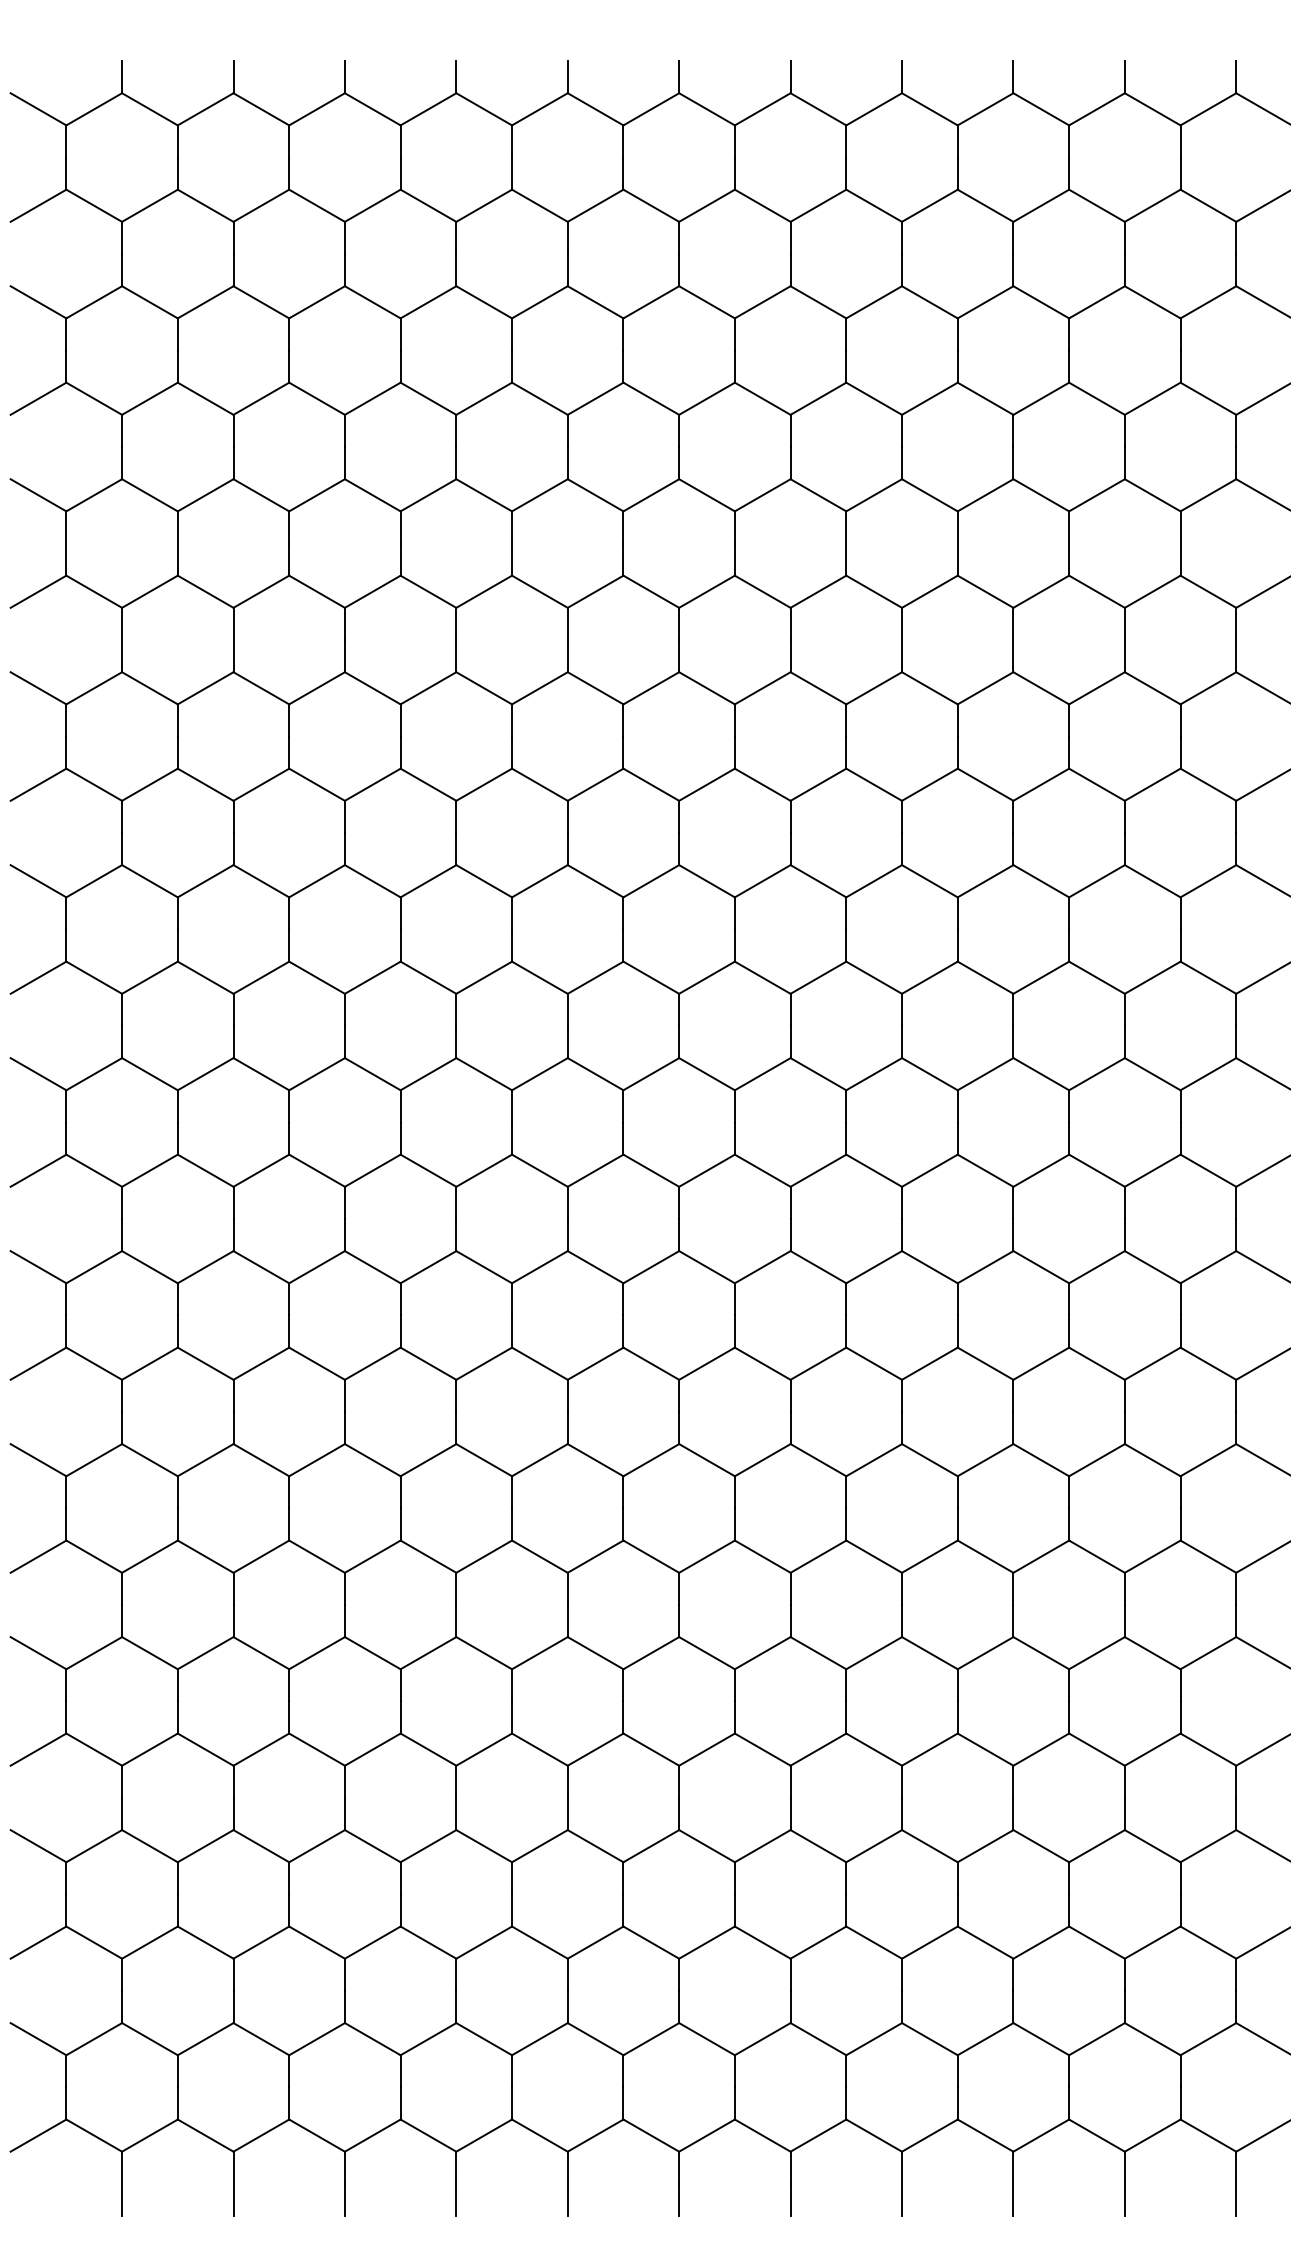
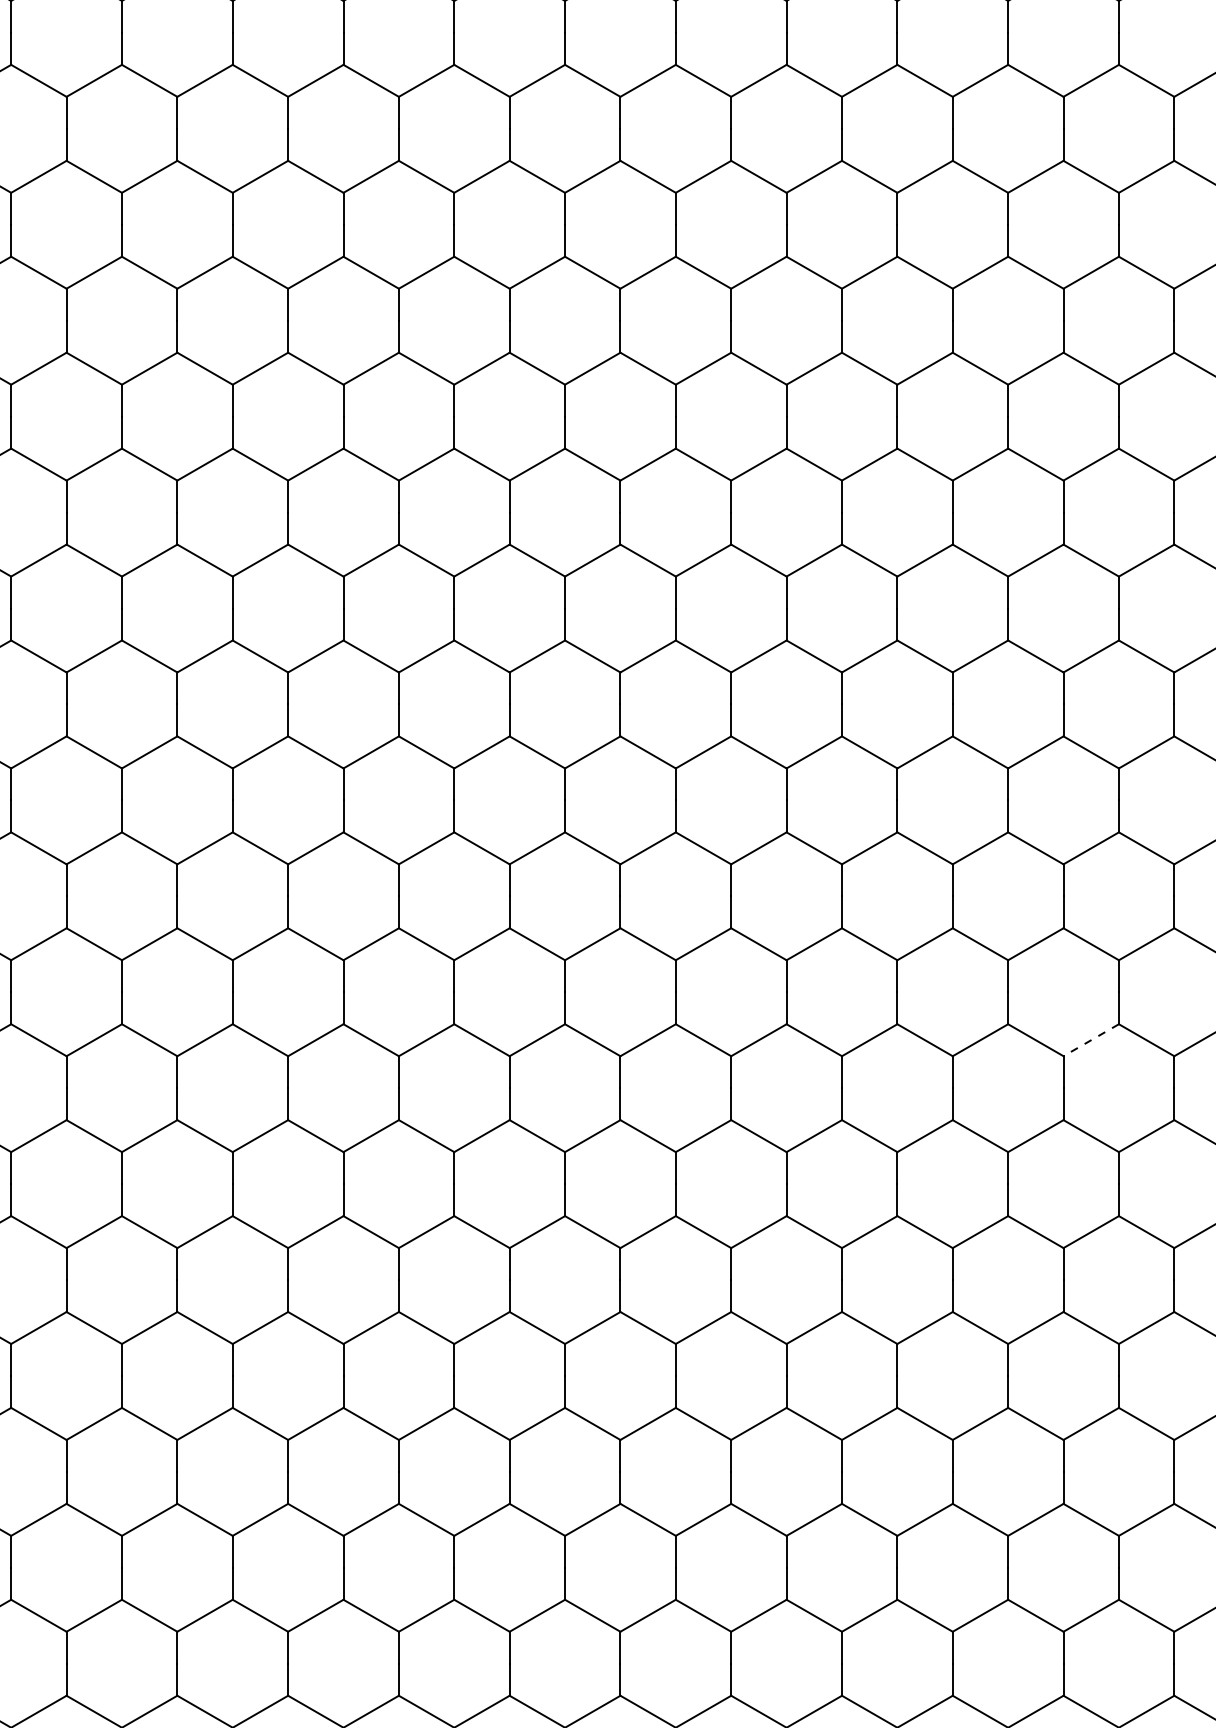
line: (1152, 1170) -> (1091, 1039), solid -> dashed

